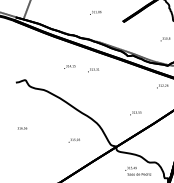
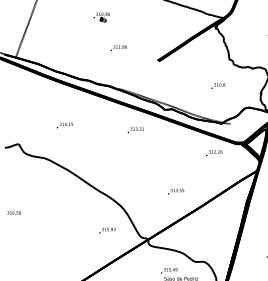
text: (69, 67) -> (64, 125), moved
text: (93, 70) -> (135, 130), moved
text: (74, 140) -> (107, 230), moved

